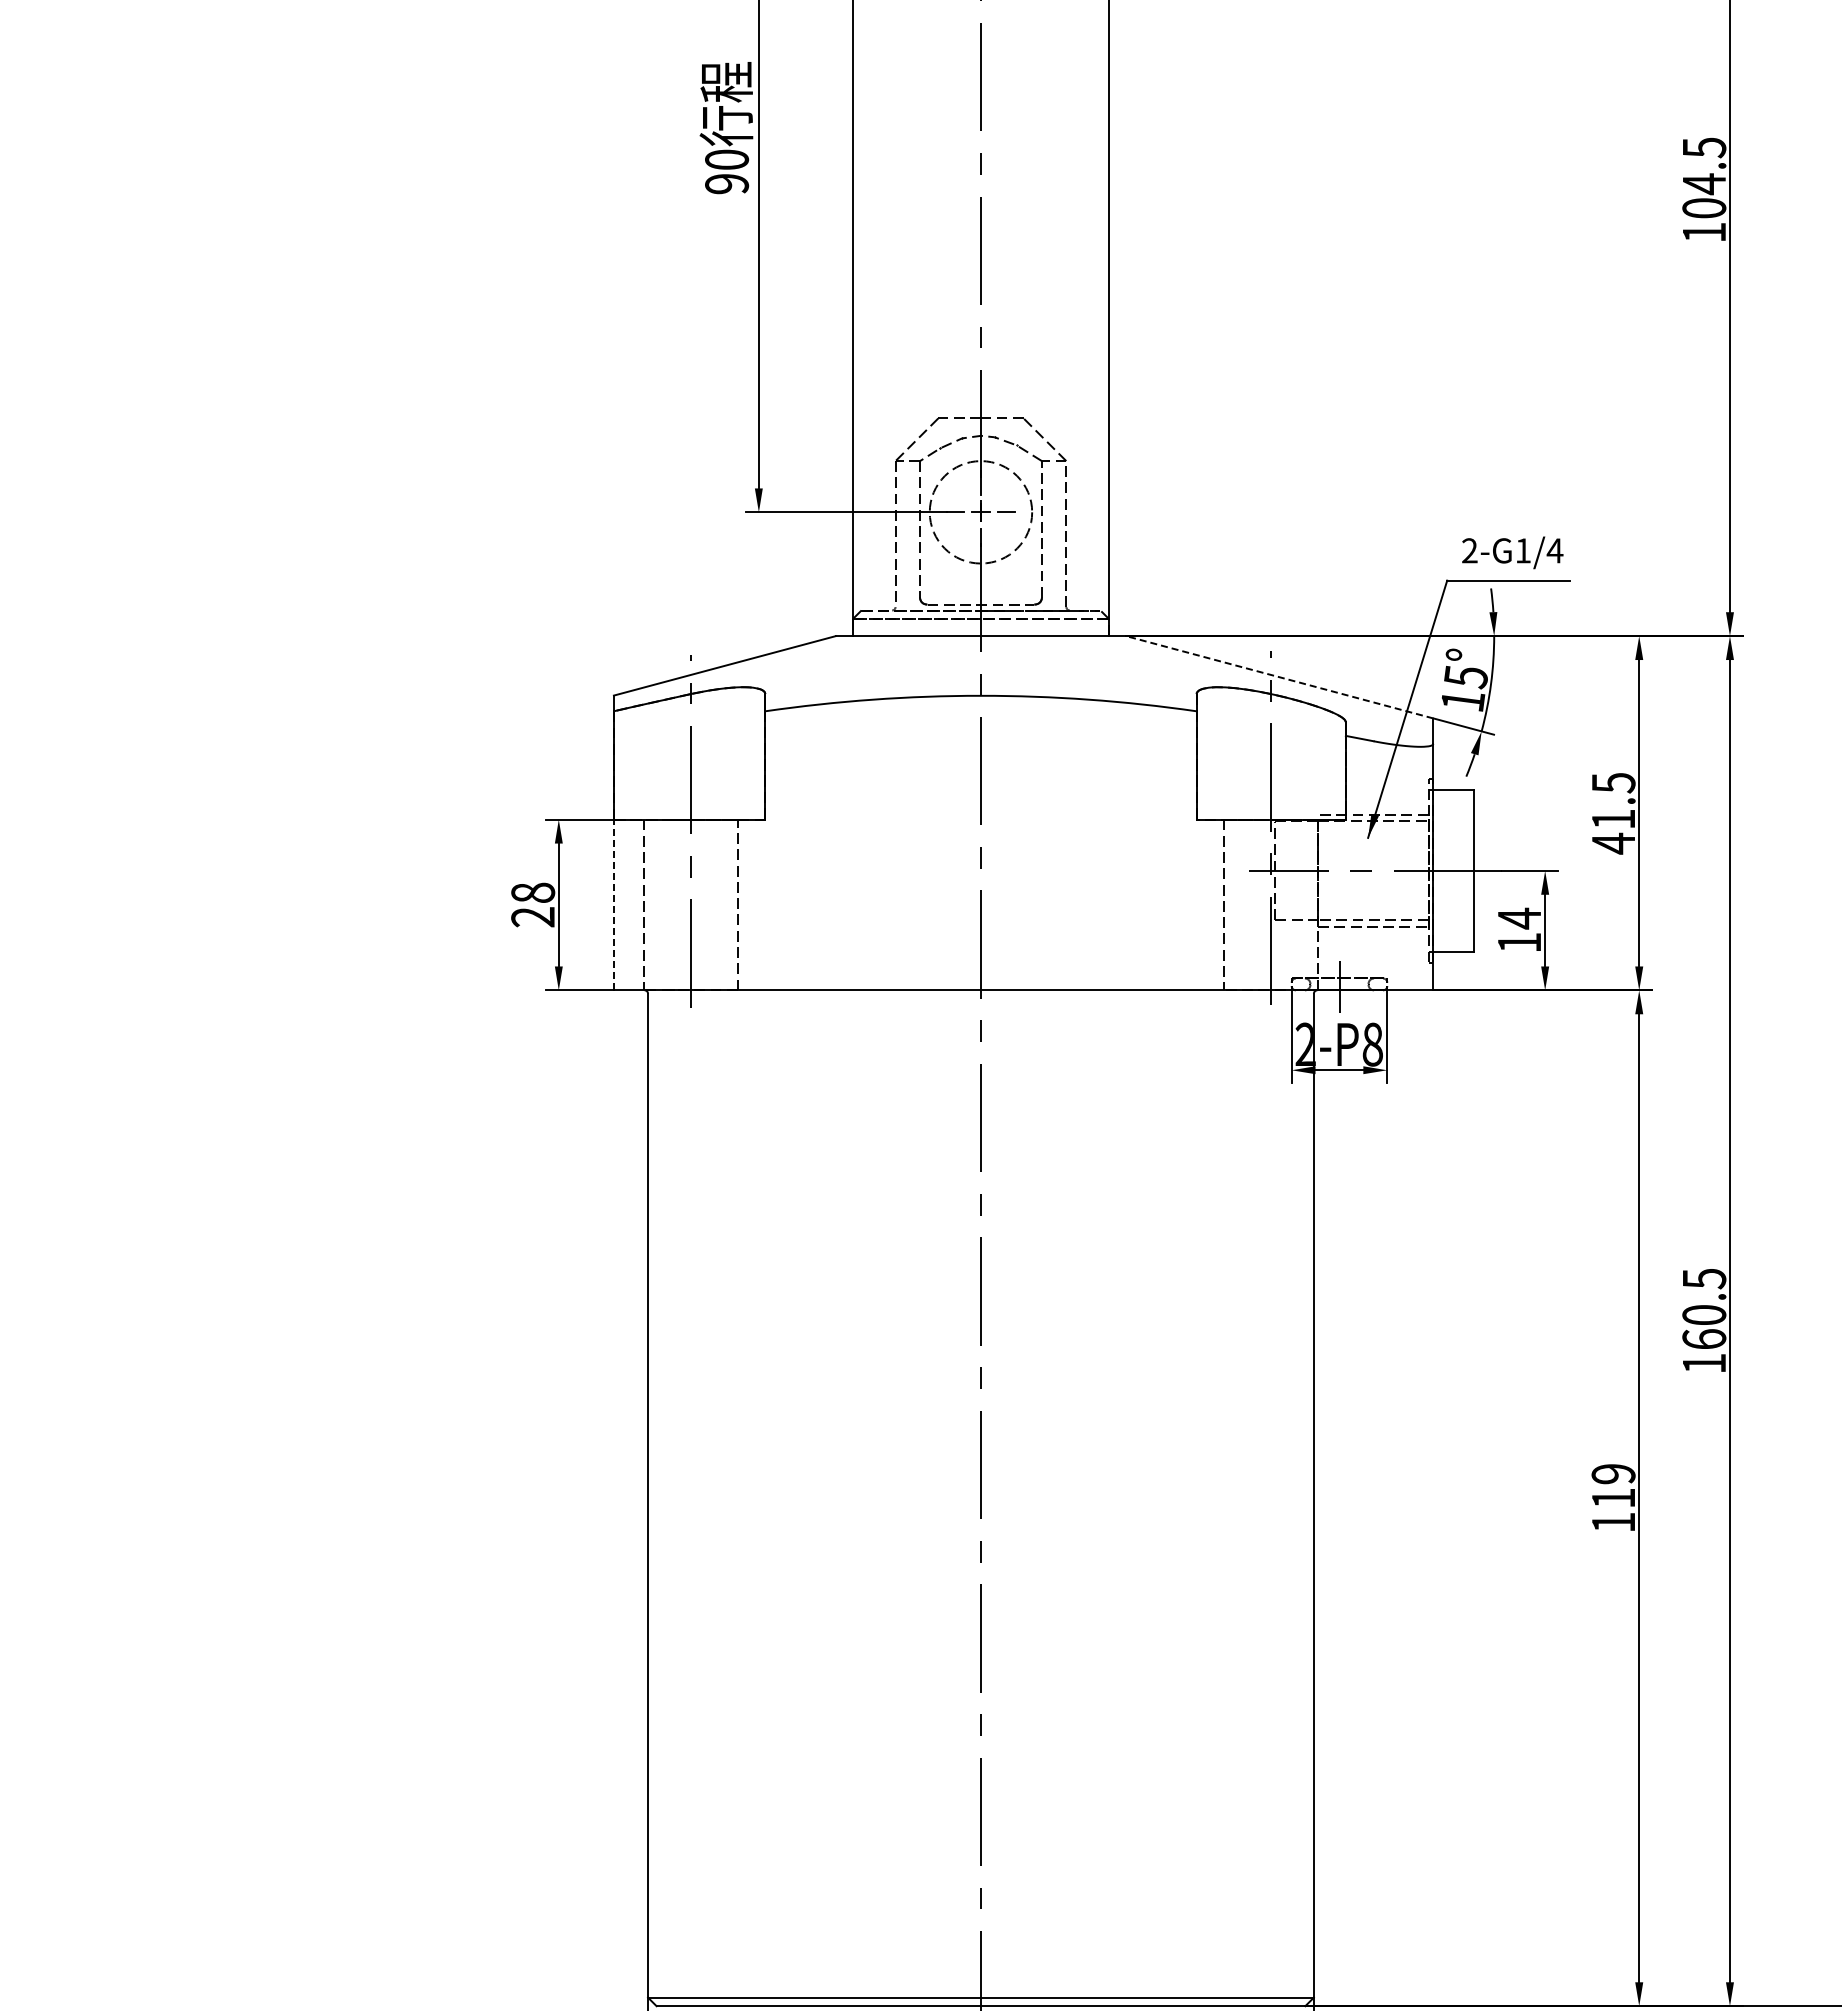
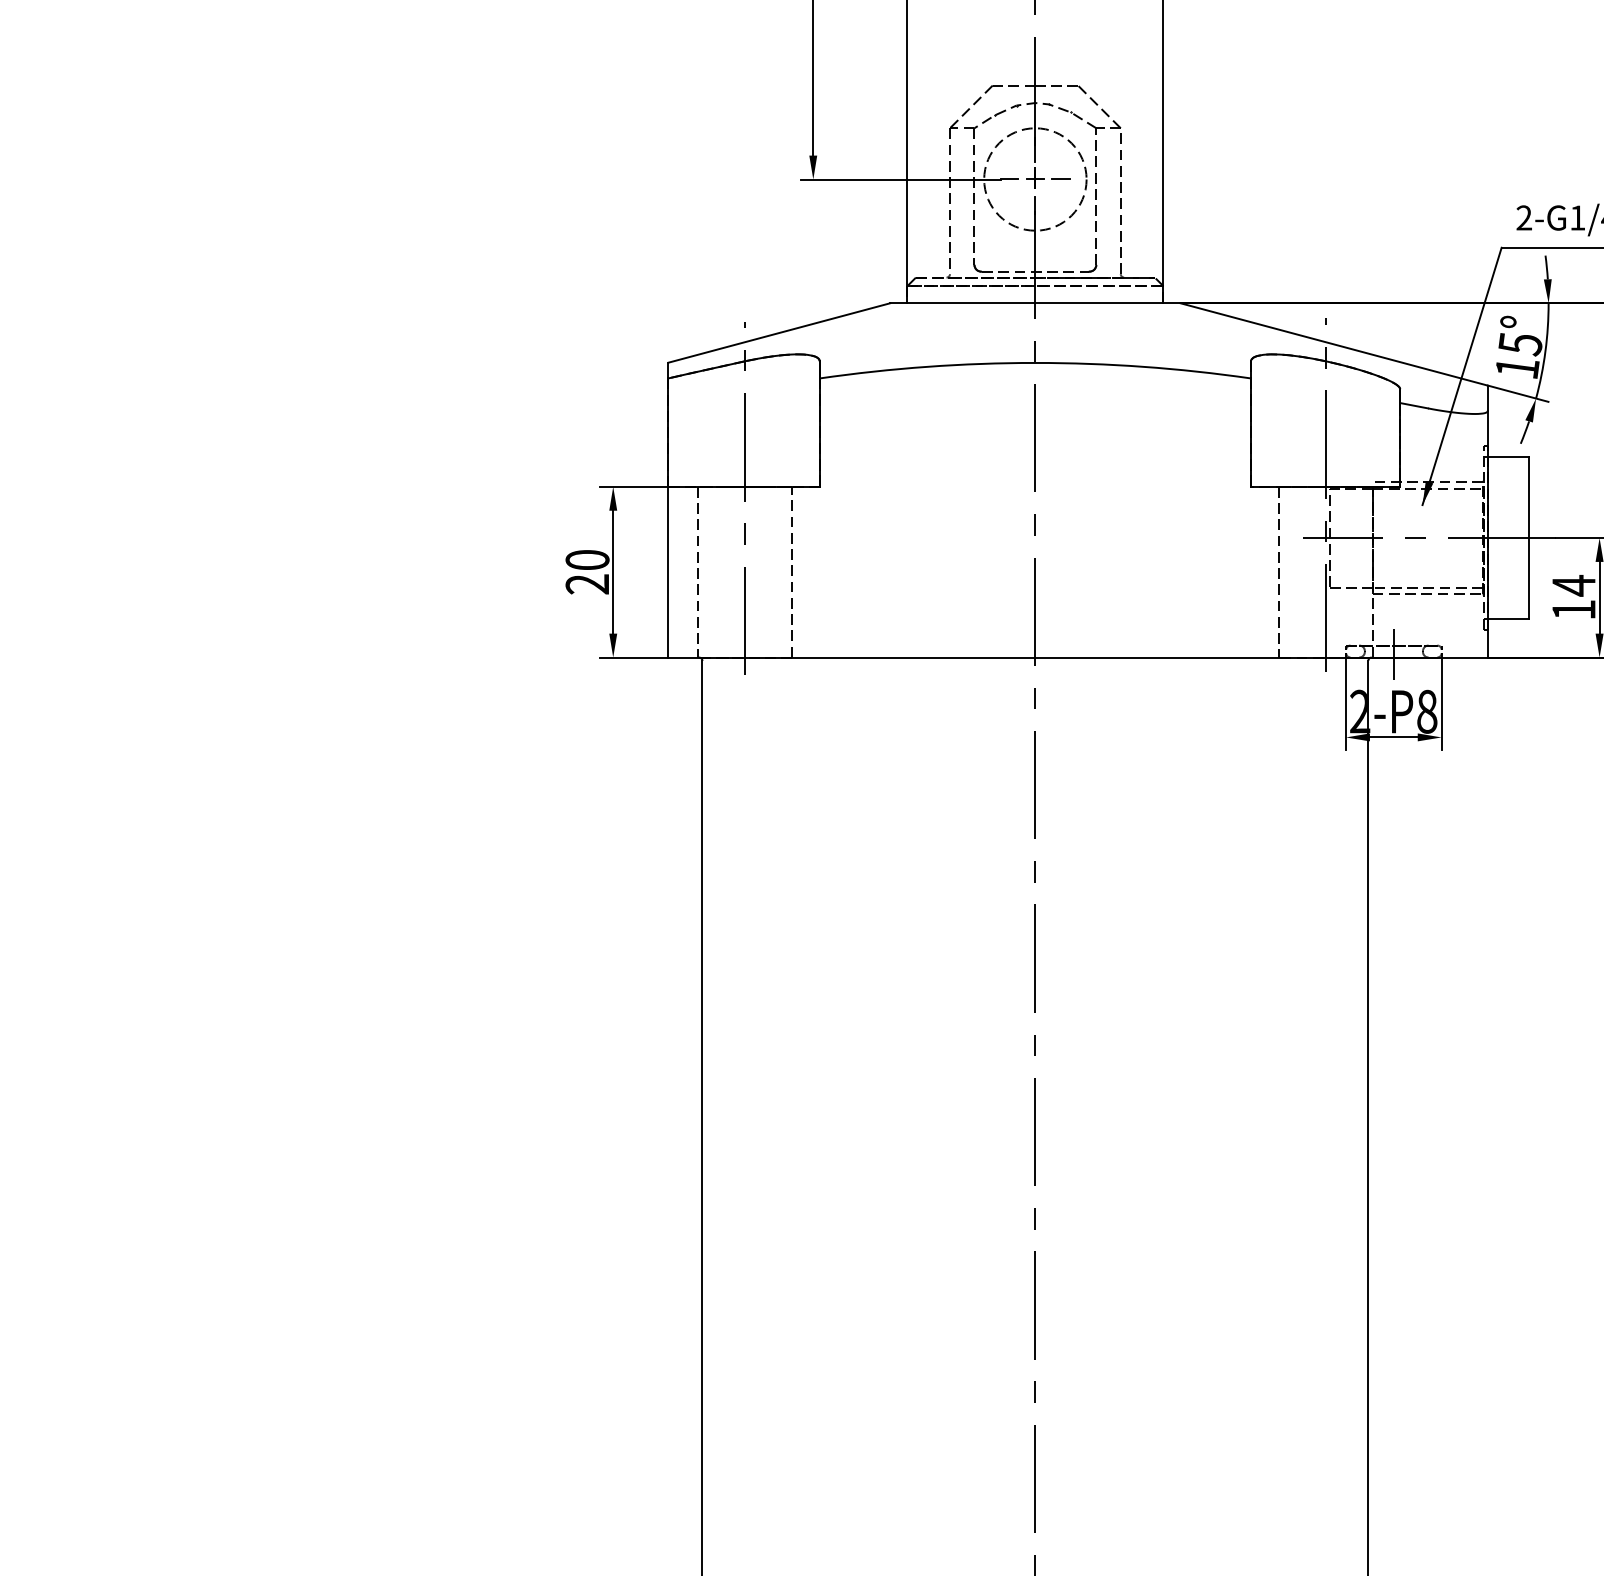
line: (1279, 677) -> (1333, 344), dashed -> solid
text: (532, 892) -> (586, 559), 28 -> 20
line: (613, 904) -> (667, 571), dashed -> solid

